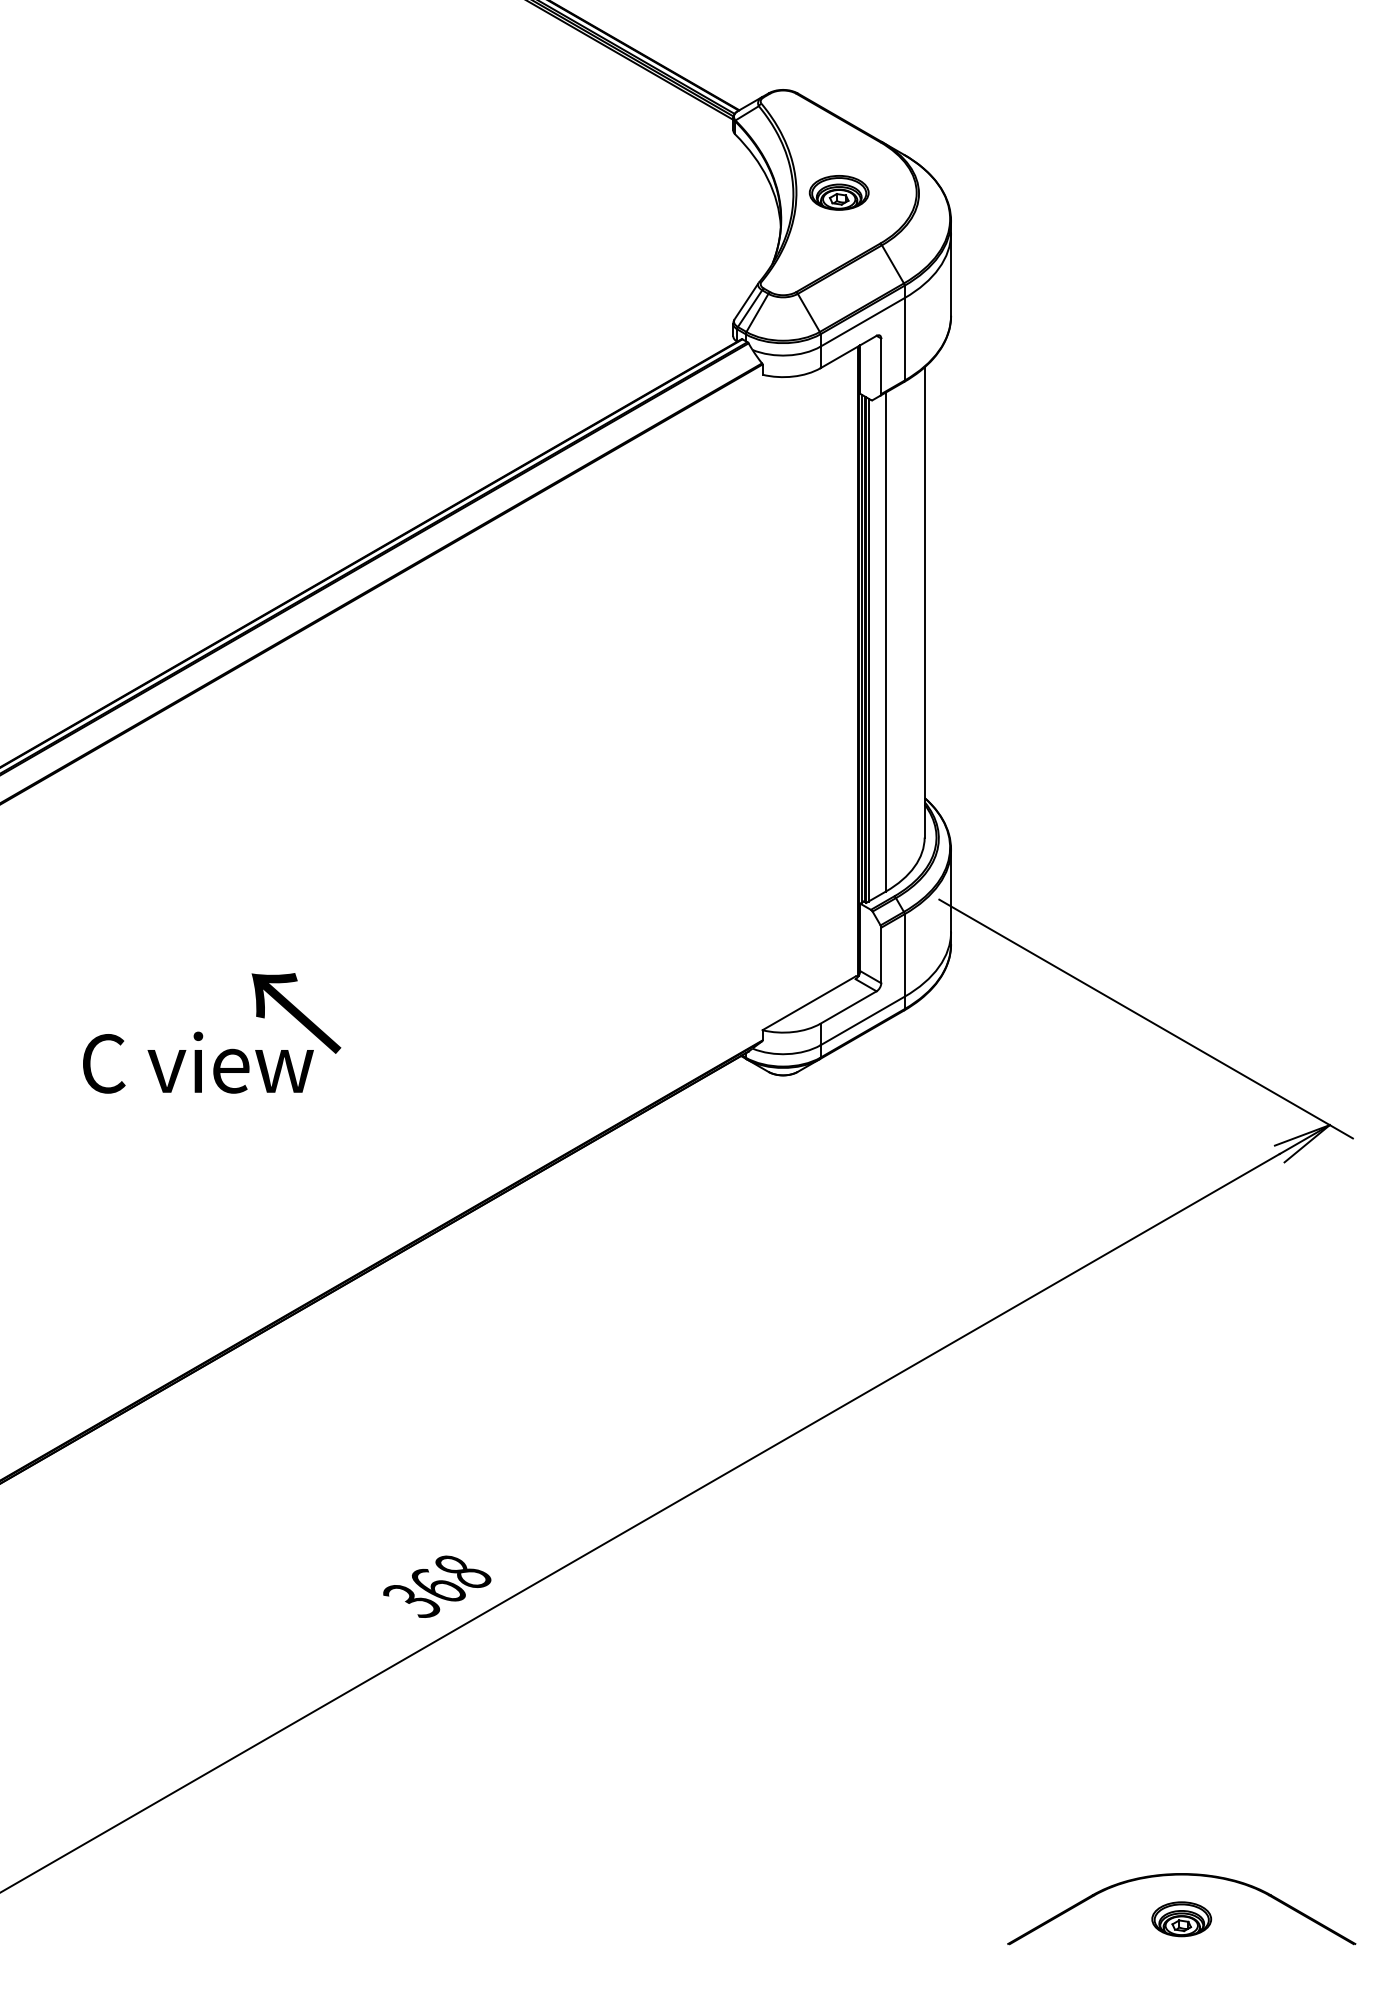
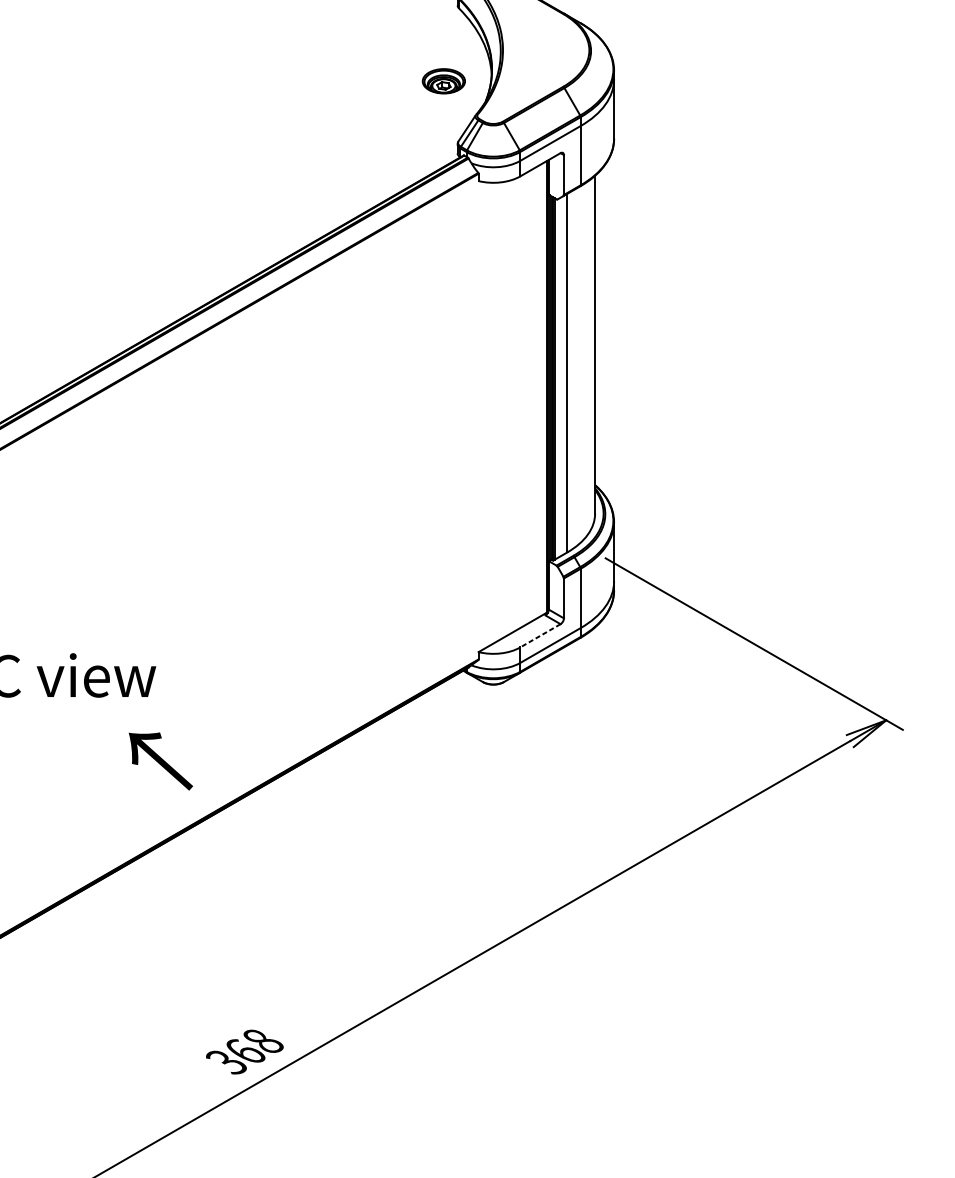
part: (838, 192) -> (443, 81), moved
line: (848, 1007) -> (540, 635), solid -> dashed
text: (296, 1013) -> (160, 761), moved

